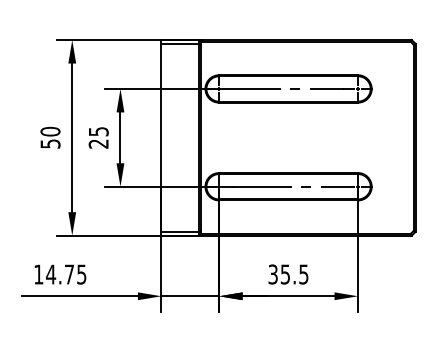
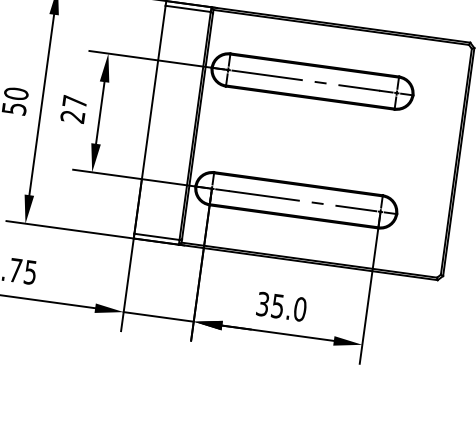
text: (98, 131) -> (74, 101), 25 -> 27
text: (303, 274) -> (299, 309), 35.5 -> 35.0

